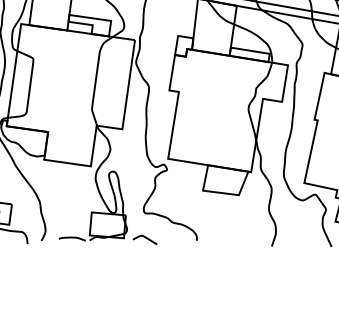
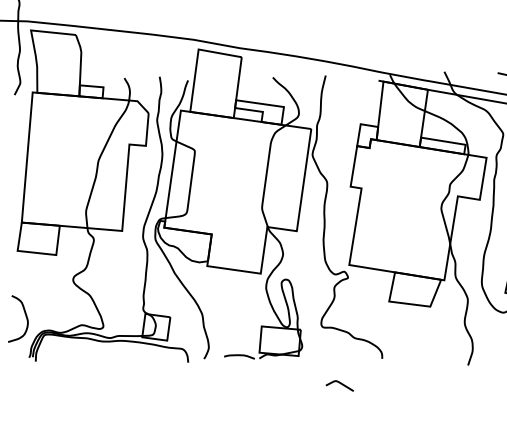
curve: (145, 238) -> (340, 384), moved

